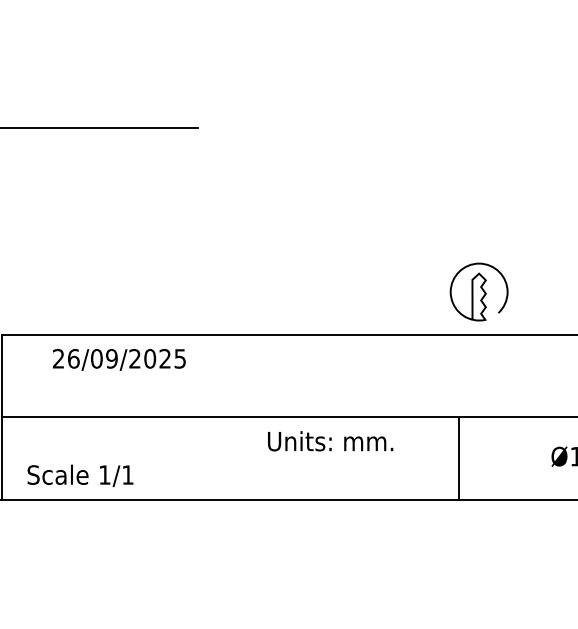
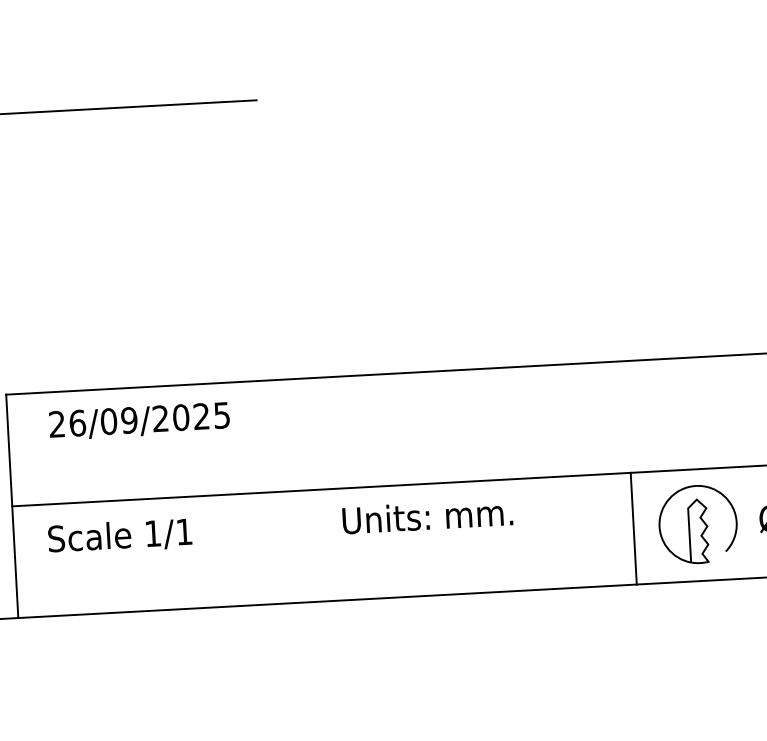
curve: (481, 289) -> (701, 520), moved
text: (119, 359) -> (139, 420), moved
text: (330, 441) -> (427, 516), moved
text: (80, 475) -> (120, 536), moved

